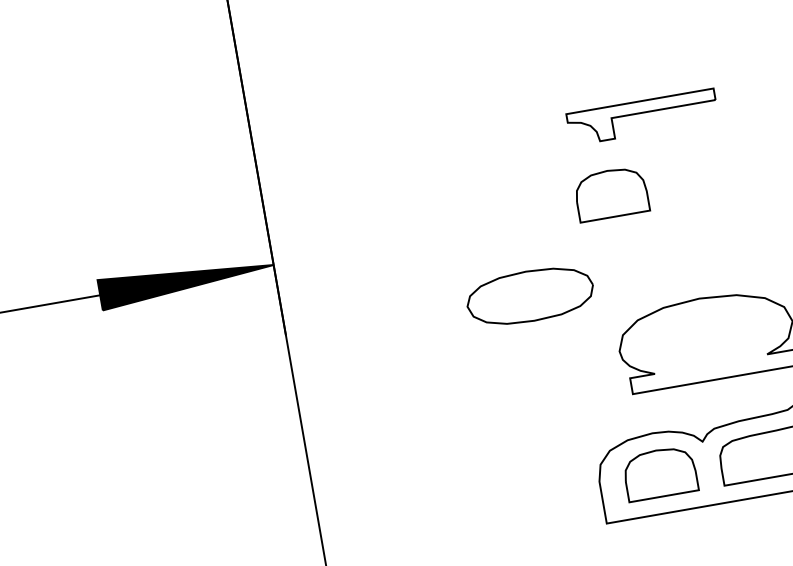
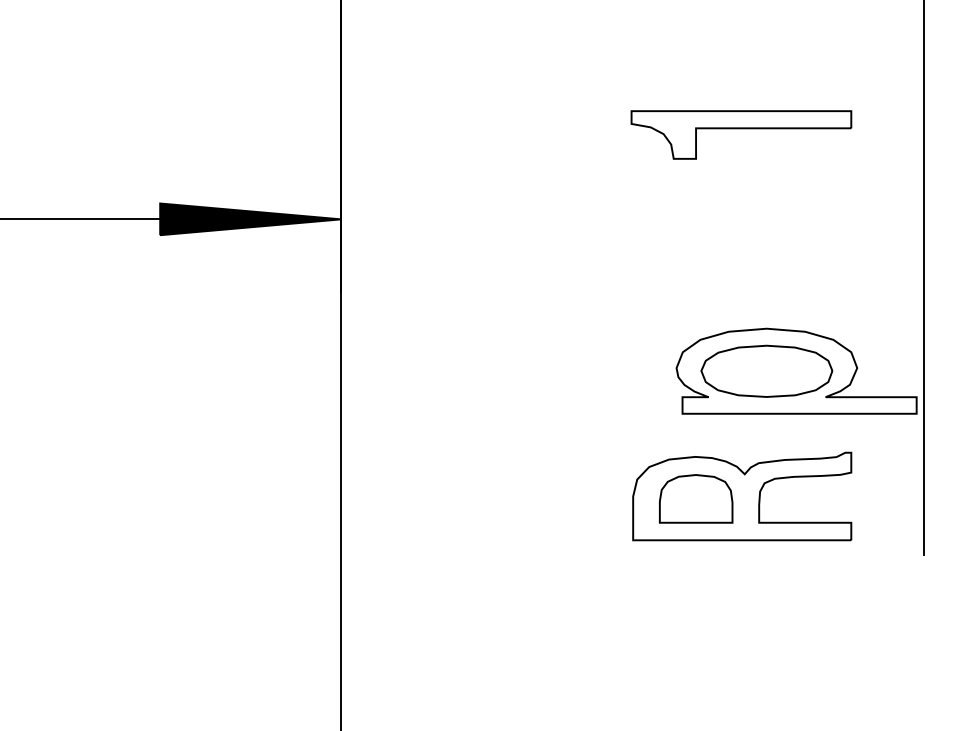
part: (642, 116) -> (741, 134), size x1.43
part: (611, 193) -> (696, 206), removed
part: (529, 295) -> (766, 370), moved

